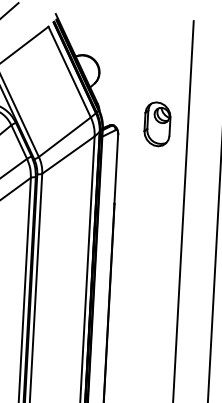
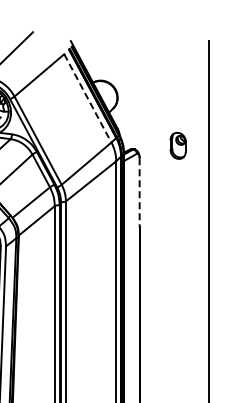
line: (70, 72) -> (88, 98), solid -> dashed
part: (156, 123) -> (177, 145), size x0.6
line: (116, 168) -> (139, 192), solid -> dashed

